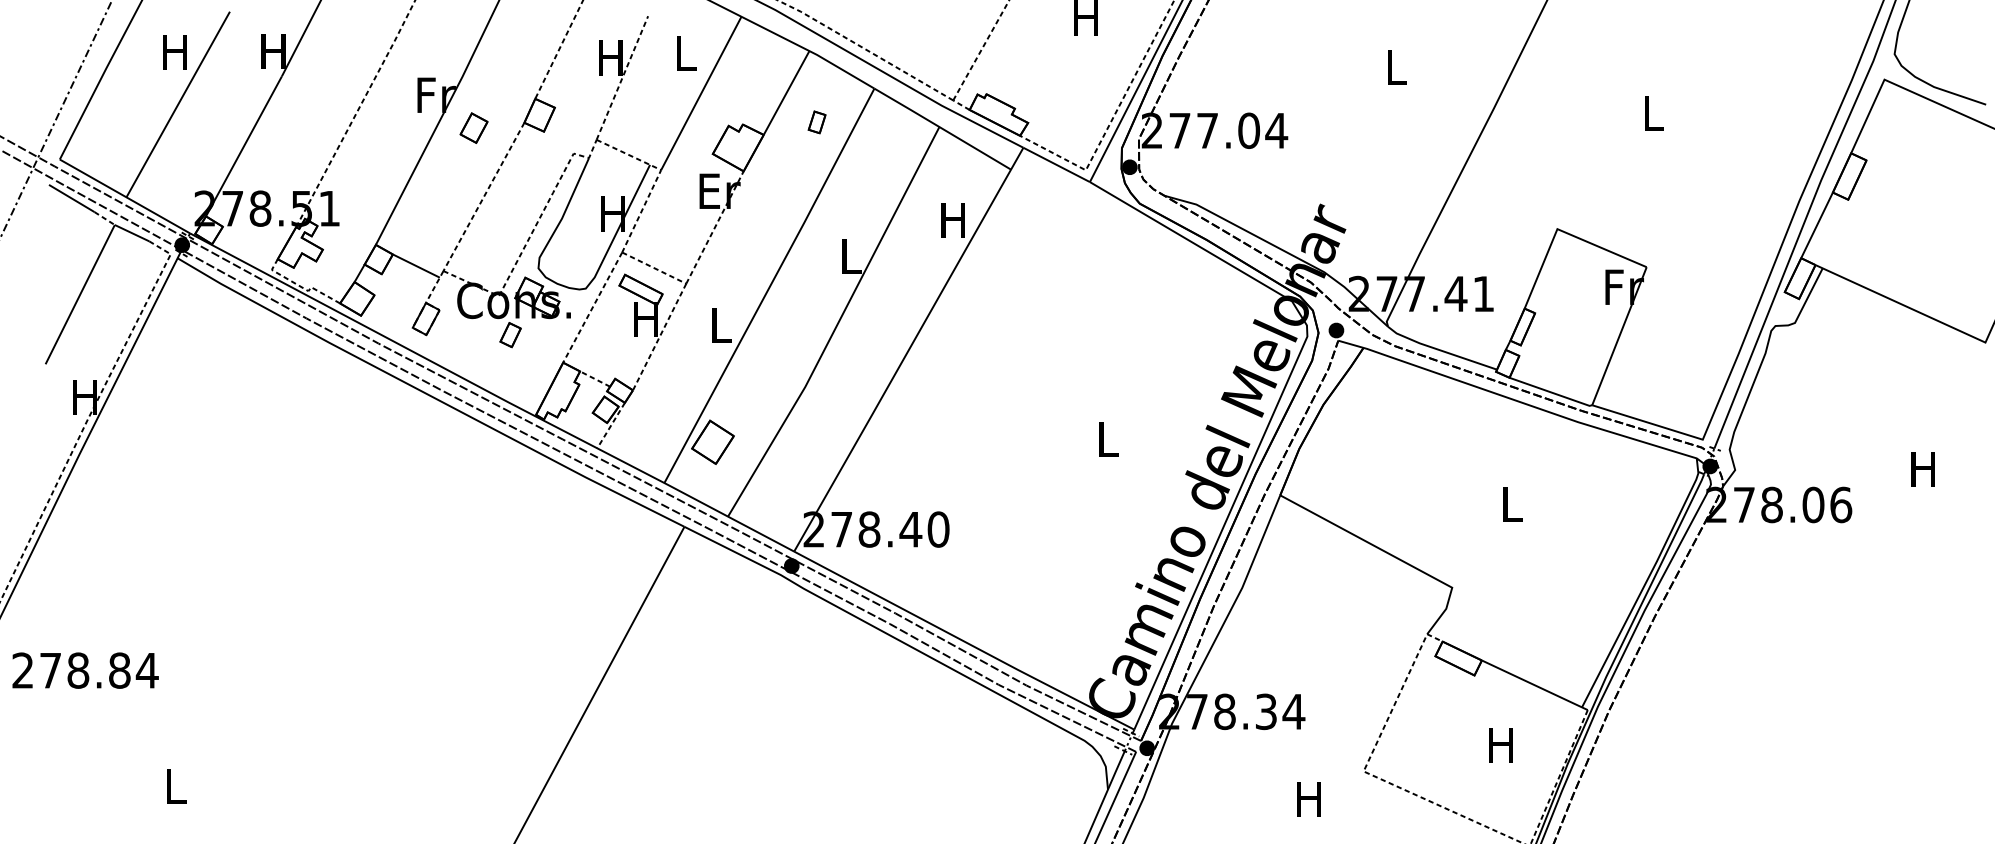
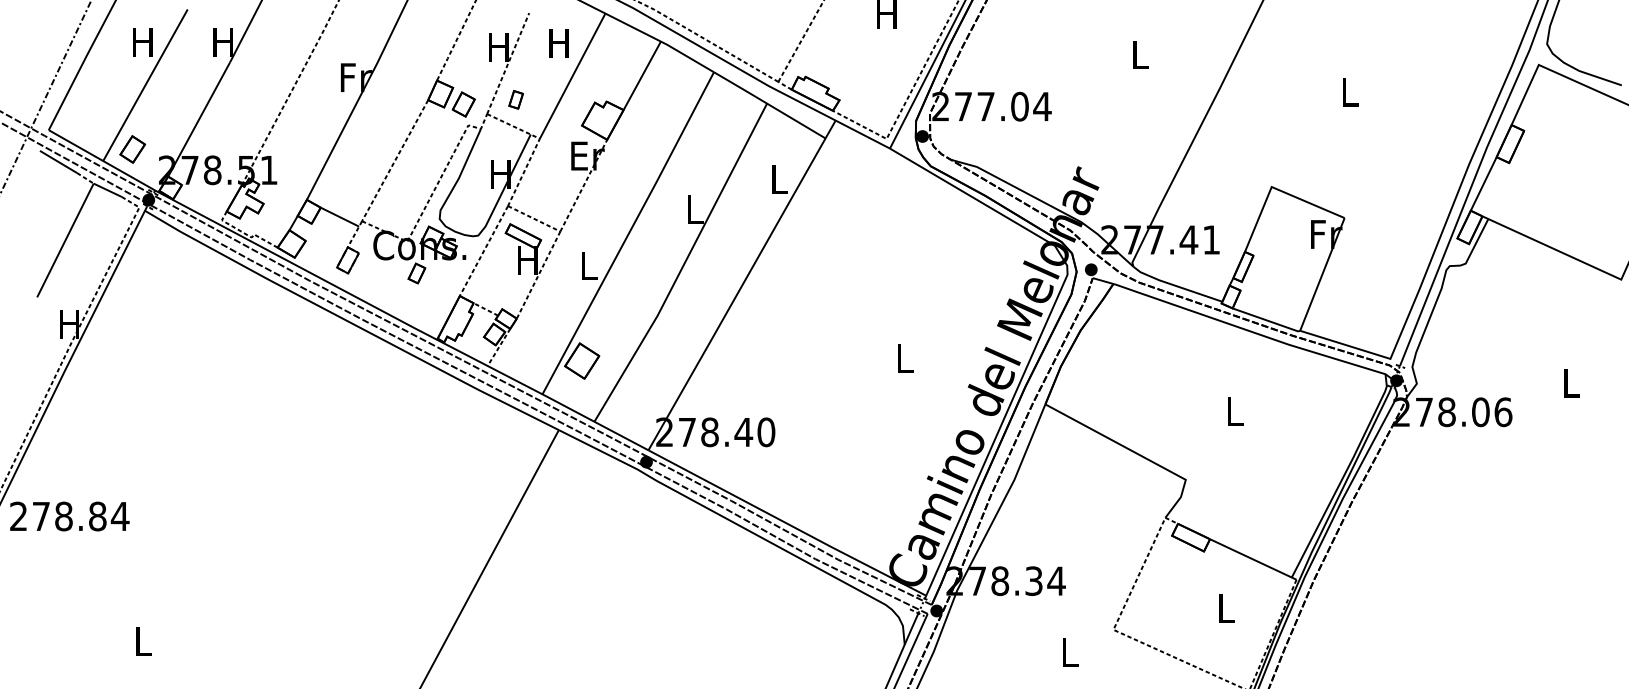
text: (684, 53) -> (558, 43), L -> H
part: (816, 122) -> (515, 99), moved
part: (473, 127) -> (463, 104), moved
part: (162, 182) -> (132, 148), added
text: (952, 220) -> (777, 179), H -> L
text: (1922, 469) -> (1569, 383), H -> L
text: (85, 670) -> (69, 516), moved
text: (1500, 745) -> (1225, 608), H -> L
text: (1308, 799) -> (1068, 652), H -> L

